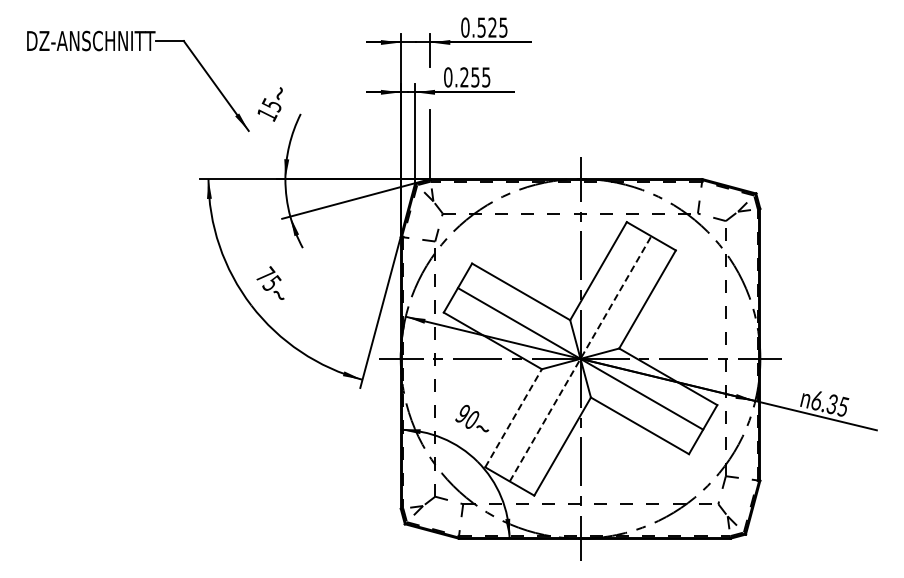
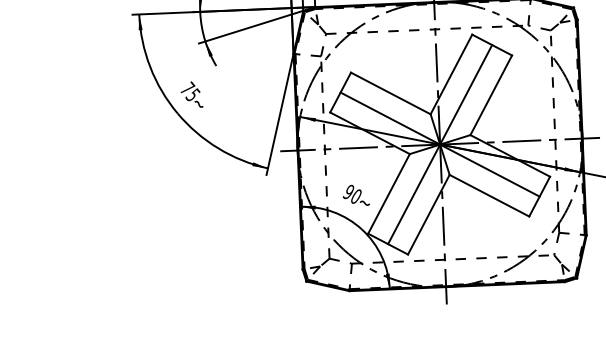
line: (580, 358) -> (440, 144), dashed -> solid
line: (513, 418) -> (388, 194), dashed -> solid

